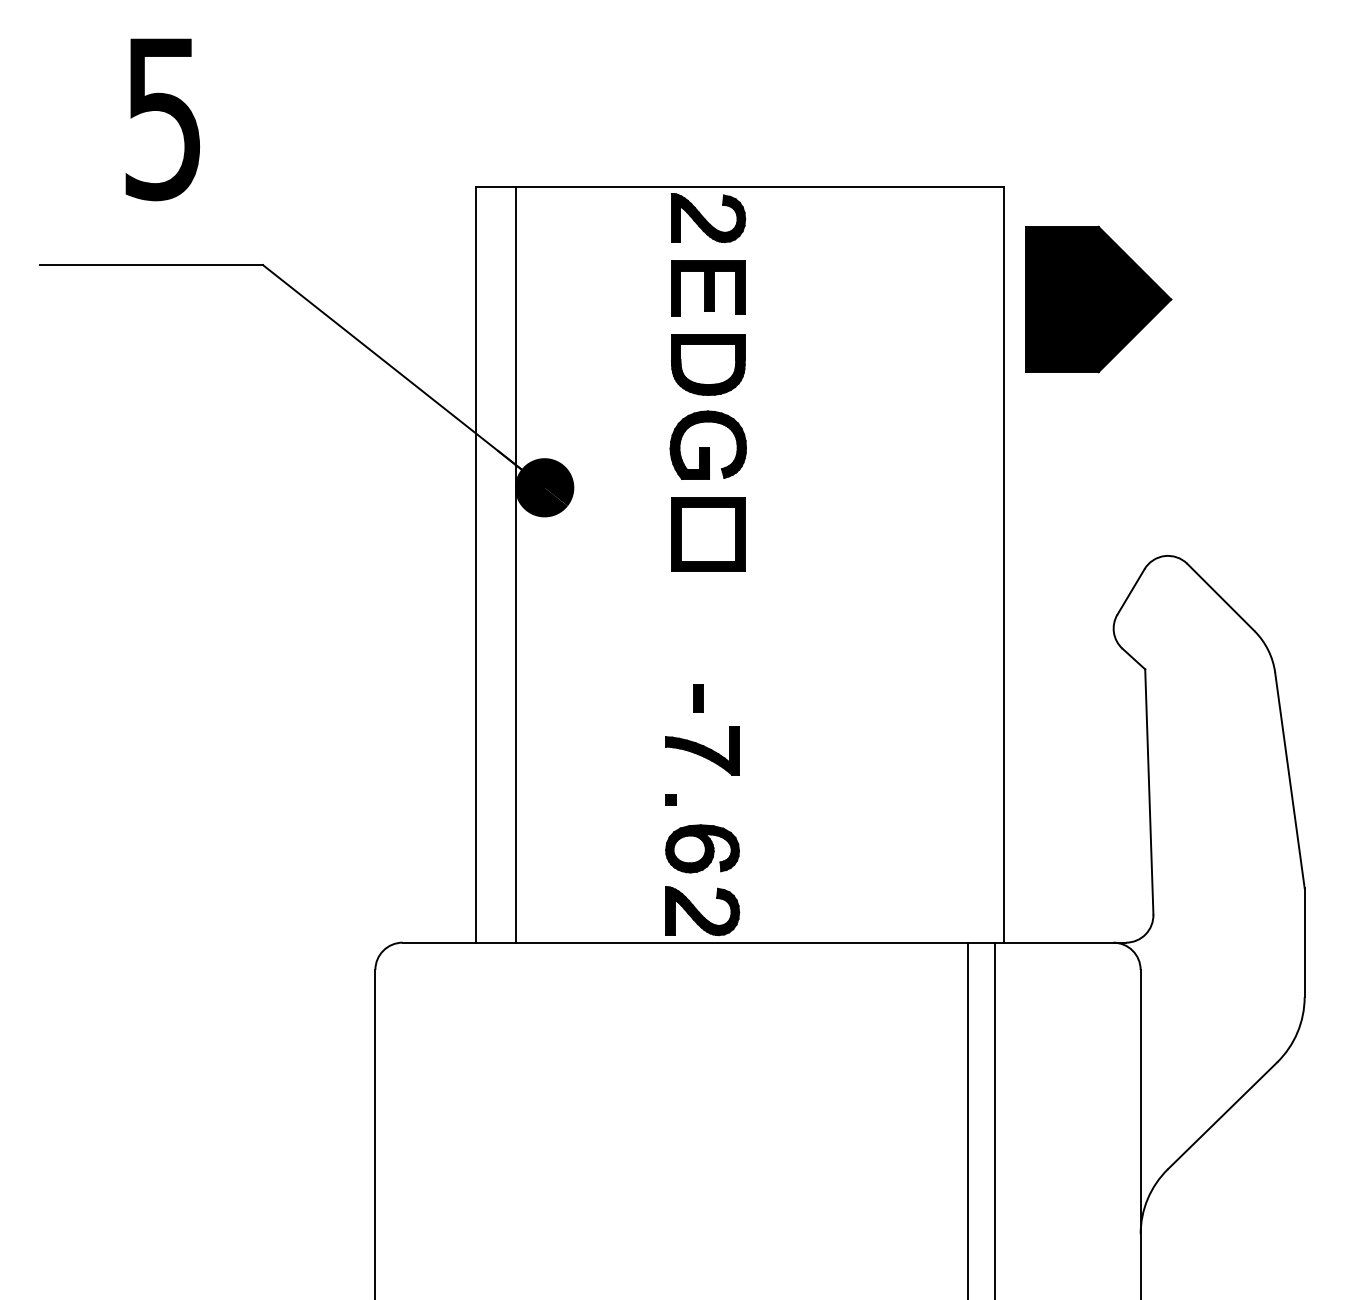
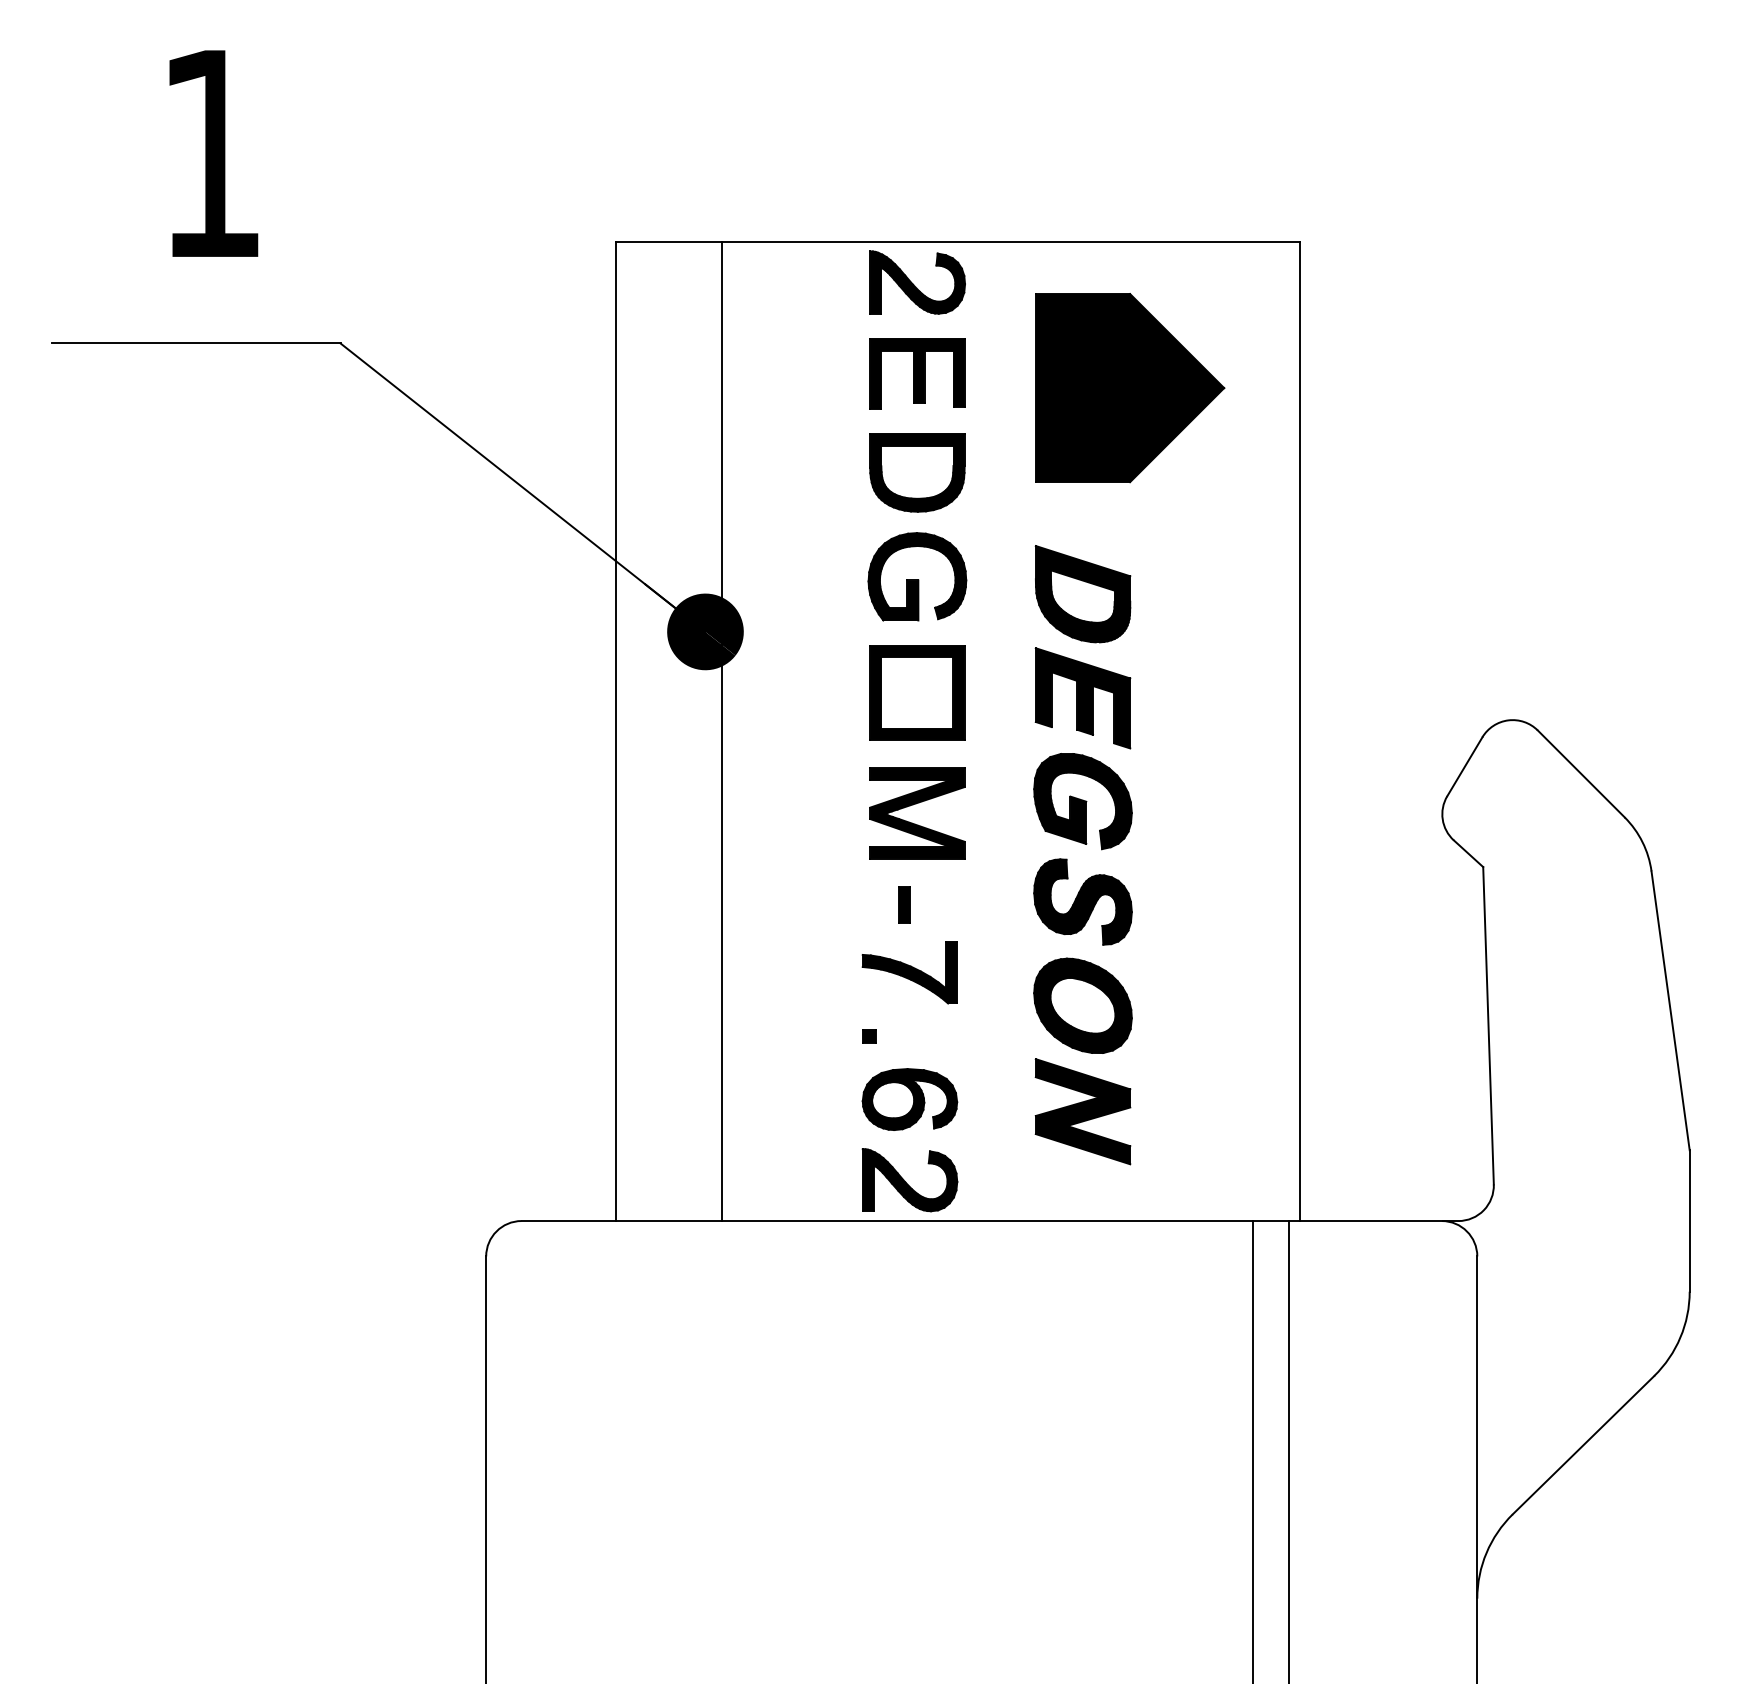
text: (162, 119) -> (210, 154), 5 -> 1
part: (1098, 299) -> (1130, 388), moved
line: (515, 564) -> (722, 731), moved
part: (706, 621) -> (915, 805), added
part: (837, 652) -> (1084, 845), added

